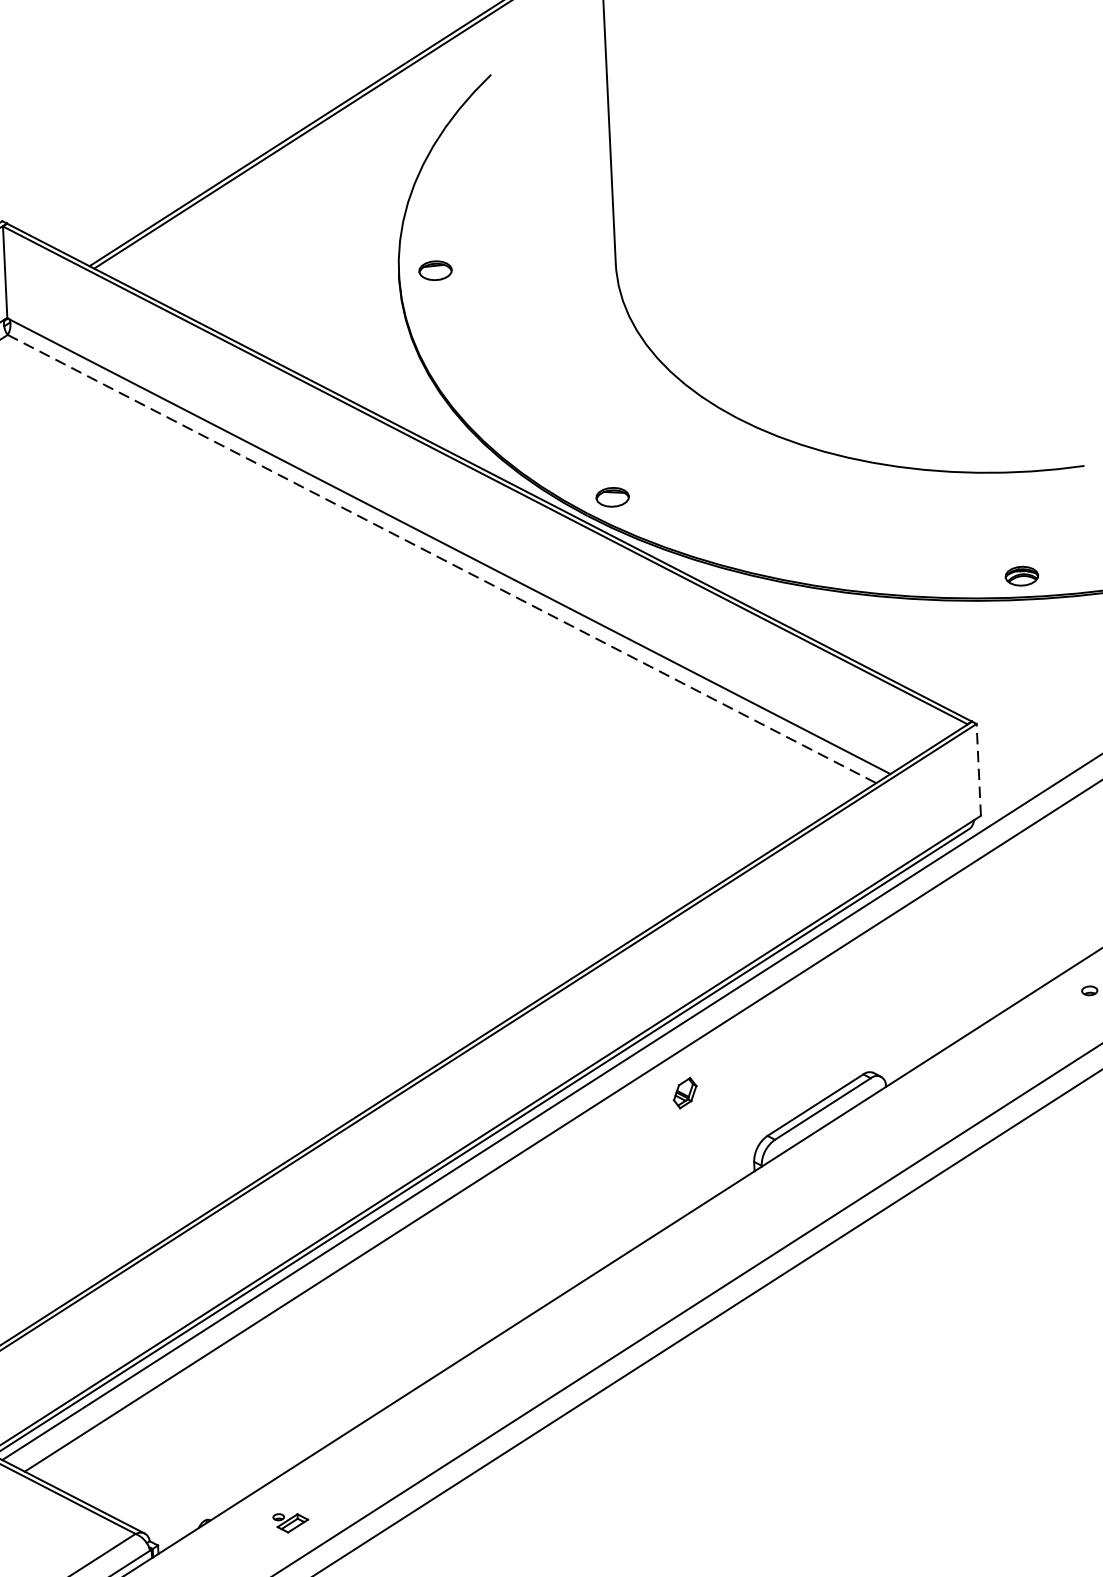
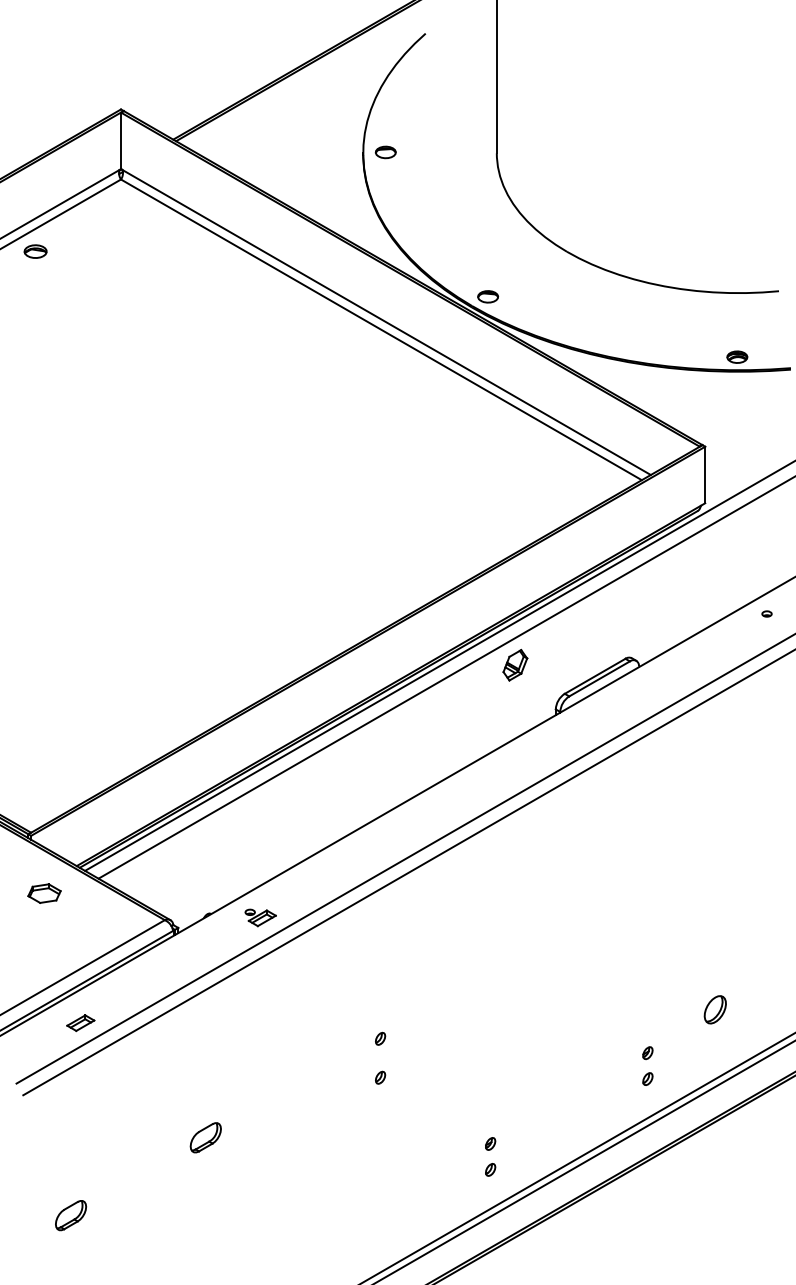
line: (442, 558) -> (381, 329), dashed -> solid
line: (979, 769) -> (705, 474), dashed -> solid
part: (685, 1092) -> (515, 664), size x1.67
part: (290, 1522) -> (260, 917), size x1.43

